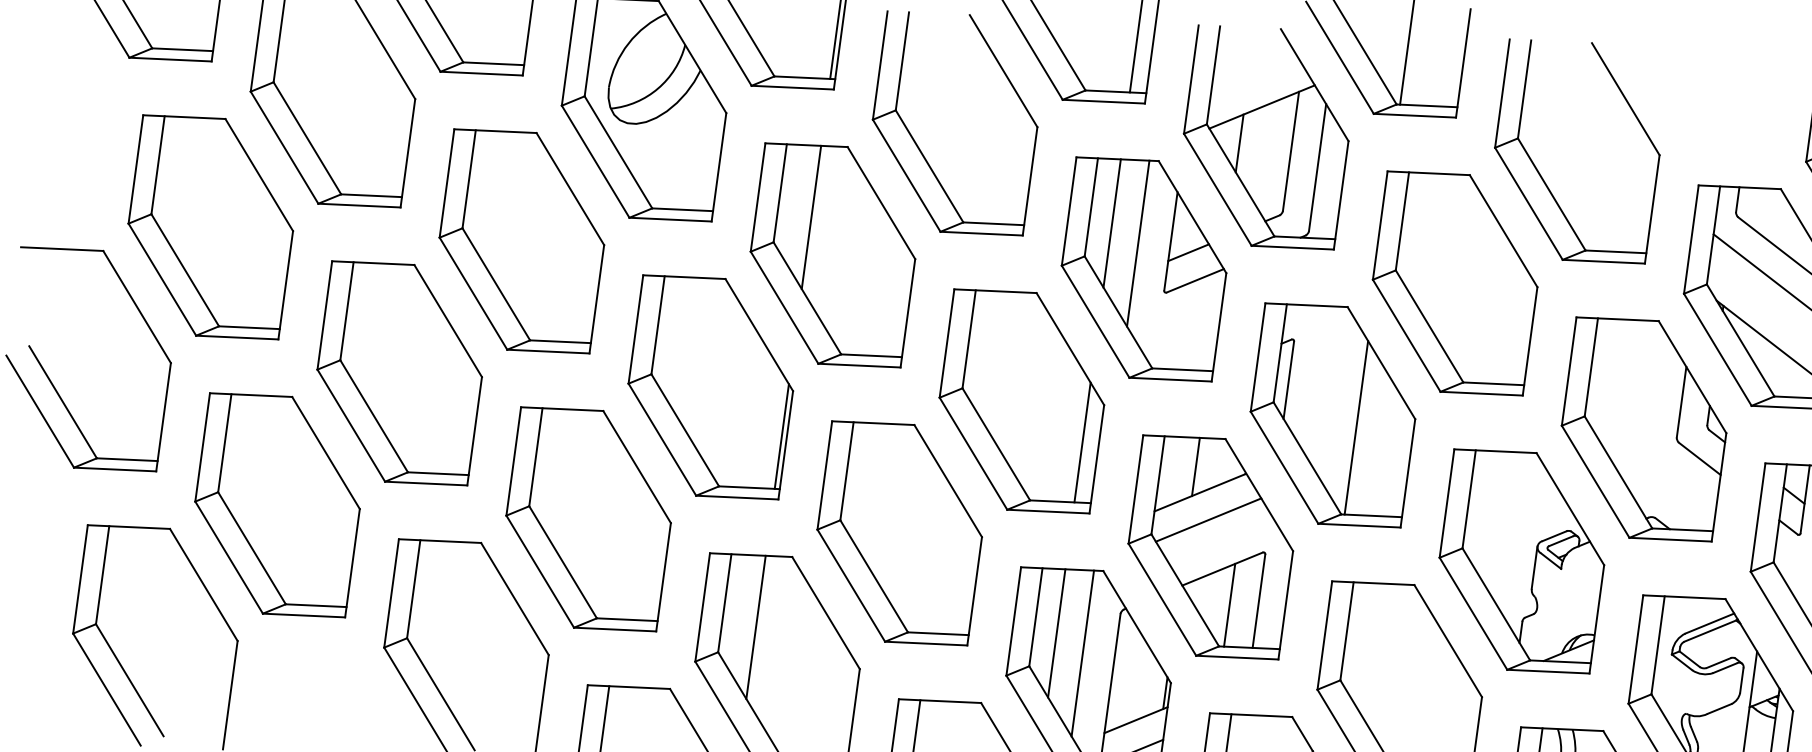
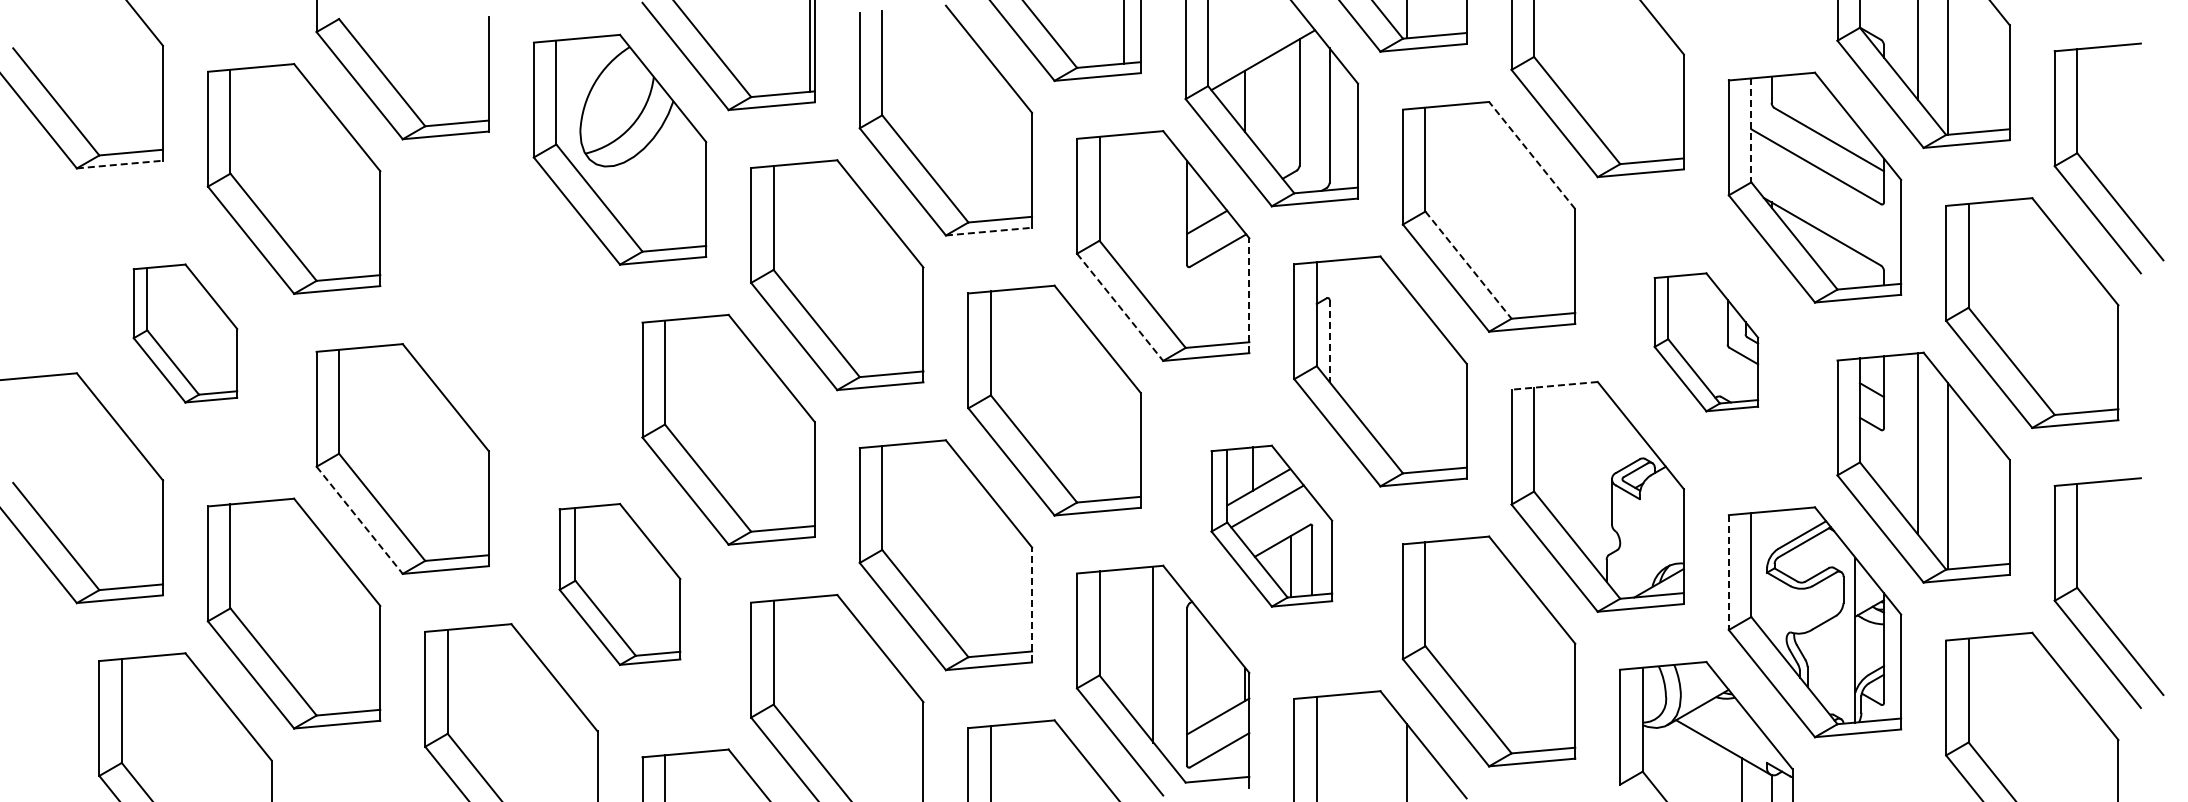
line: (171, 59) -> (120, 164), solid -> dashed
line: (811, 217) -> (809, 238), removed
line: (1112, 223) -> (1123, 202), removed
part: (210, 227) -> (185, 333), size x0.6
line: (1503, 231) -> (1532, 155), solid -> dashed
line: (982, 233) -> (989, 231), solid -> dashed
line: (1713, 235) -> (1751, 130), solid -> dashed
part: (521, 241) -> (511, 304), removed
line: (1138, 243) -> (1153, 219), removed
line: (1095, 321) -> (1120, 307), solid -> dashed
line: (1429, 326) -> (1468, 265), solid -> dashed
line: (1219, 327) -> (1249, 295), solid -> dashed
line: (1288, 380) -> (1329, 341), solid -> dashed
line: (351, 425) -> (359, 520), solid -> dashed
line: (1356, 428) -> (1406, 381), removed
part: (1644, 429) -> (1706, 342), size x0.6
line: (781, 436) -> (809, 470), removed
line: (1082, 442) -> (1123, 434), removed
line: (1495, 450) -> (1554, 385), solid -> dashed
part: (588, 519) -> (619, 584), size x0.7
part: (1210, 547) -> (1271, 526), size x0.7
line: (975, 590) -> (1032, 604), solid -> dashed
line: (755, 627) -> (809, 673), removed
line: (1056, 633) -> (1123, 637), removed
line: (1635, 650) -> (1728, 573), solid -> dashed

